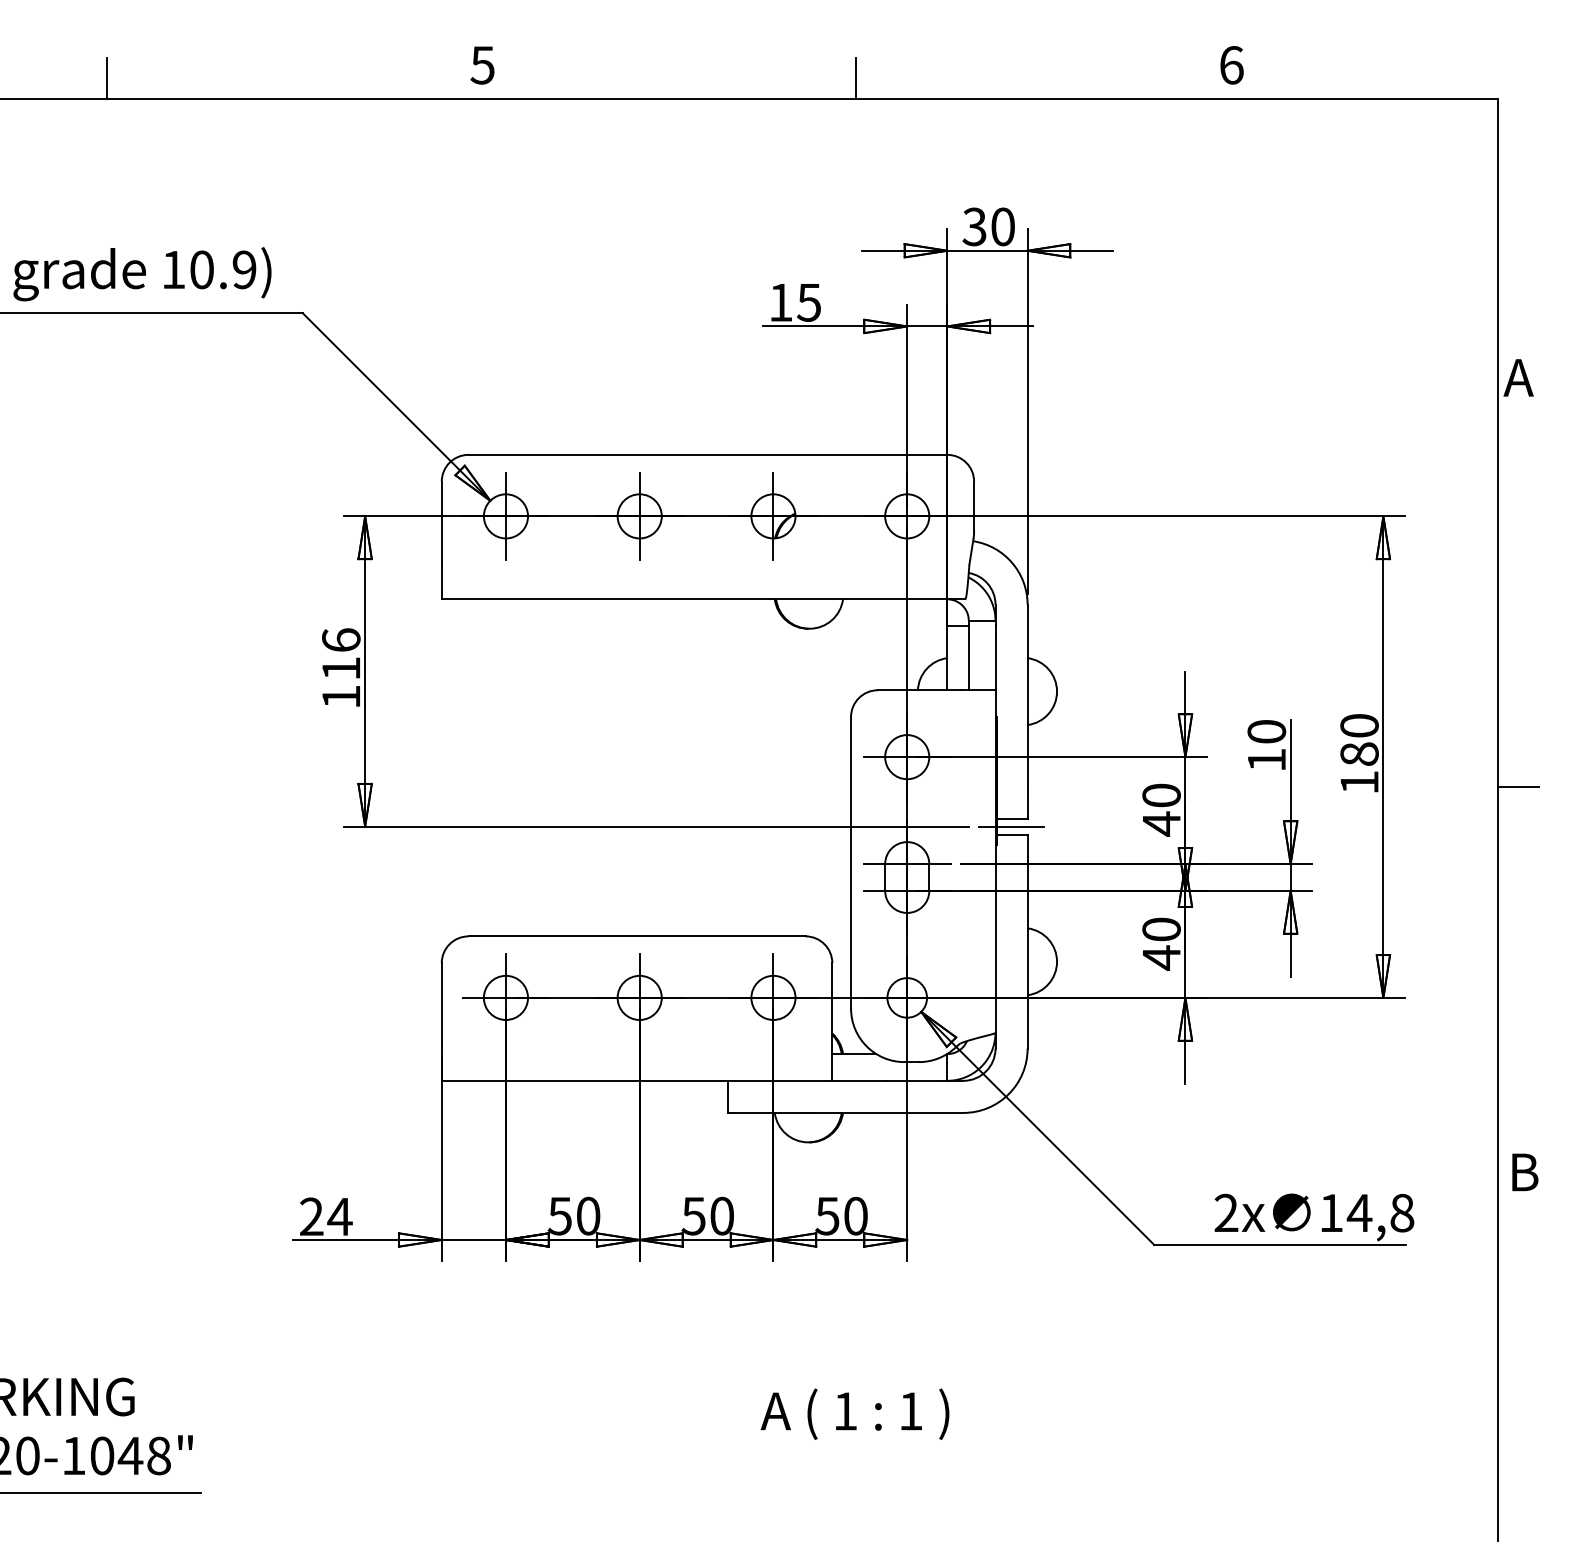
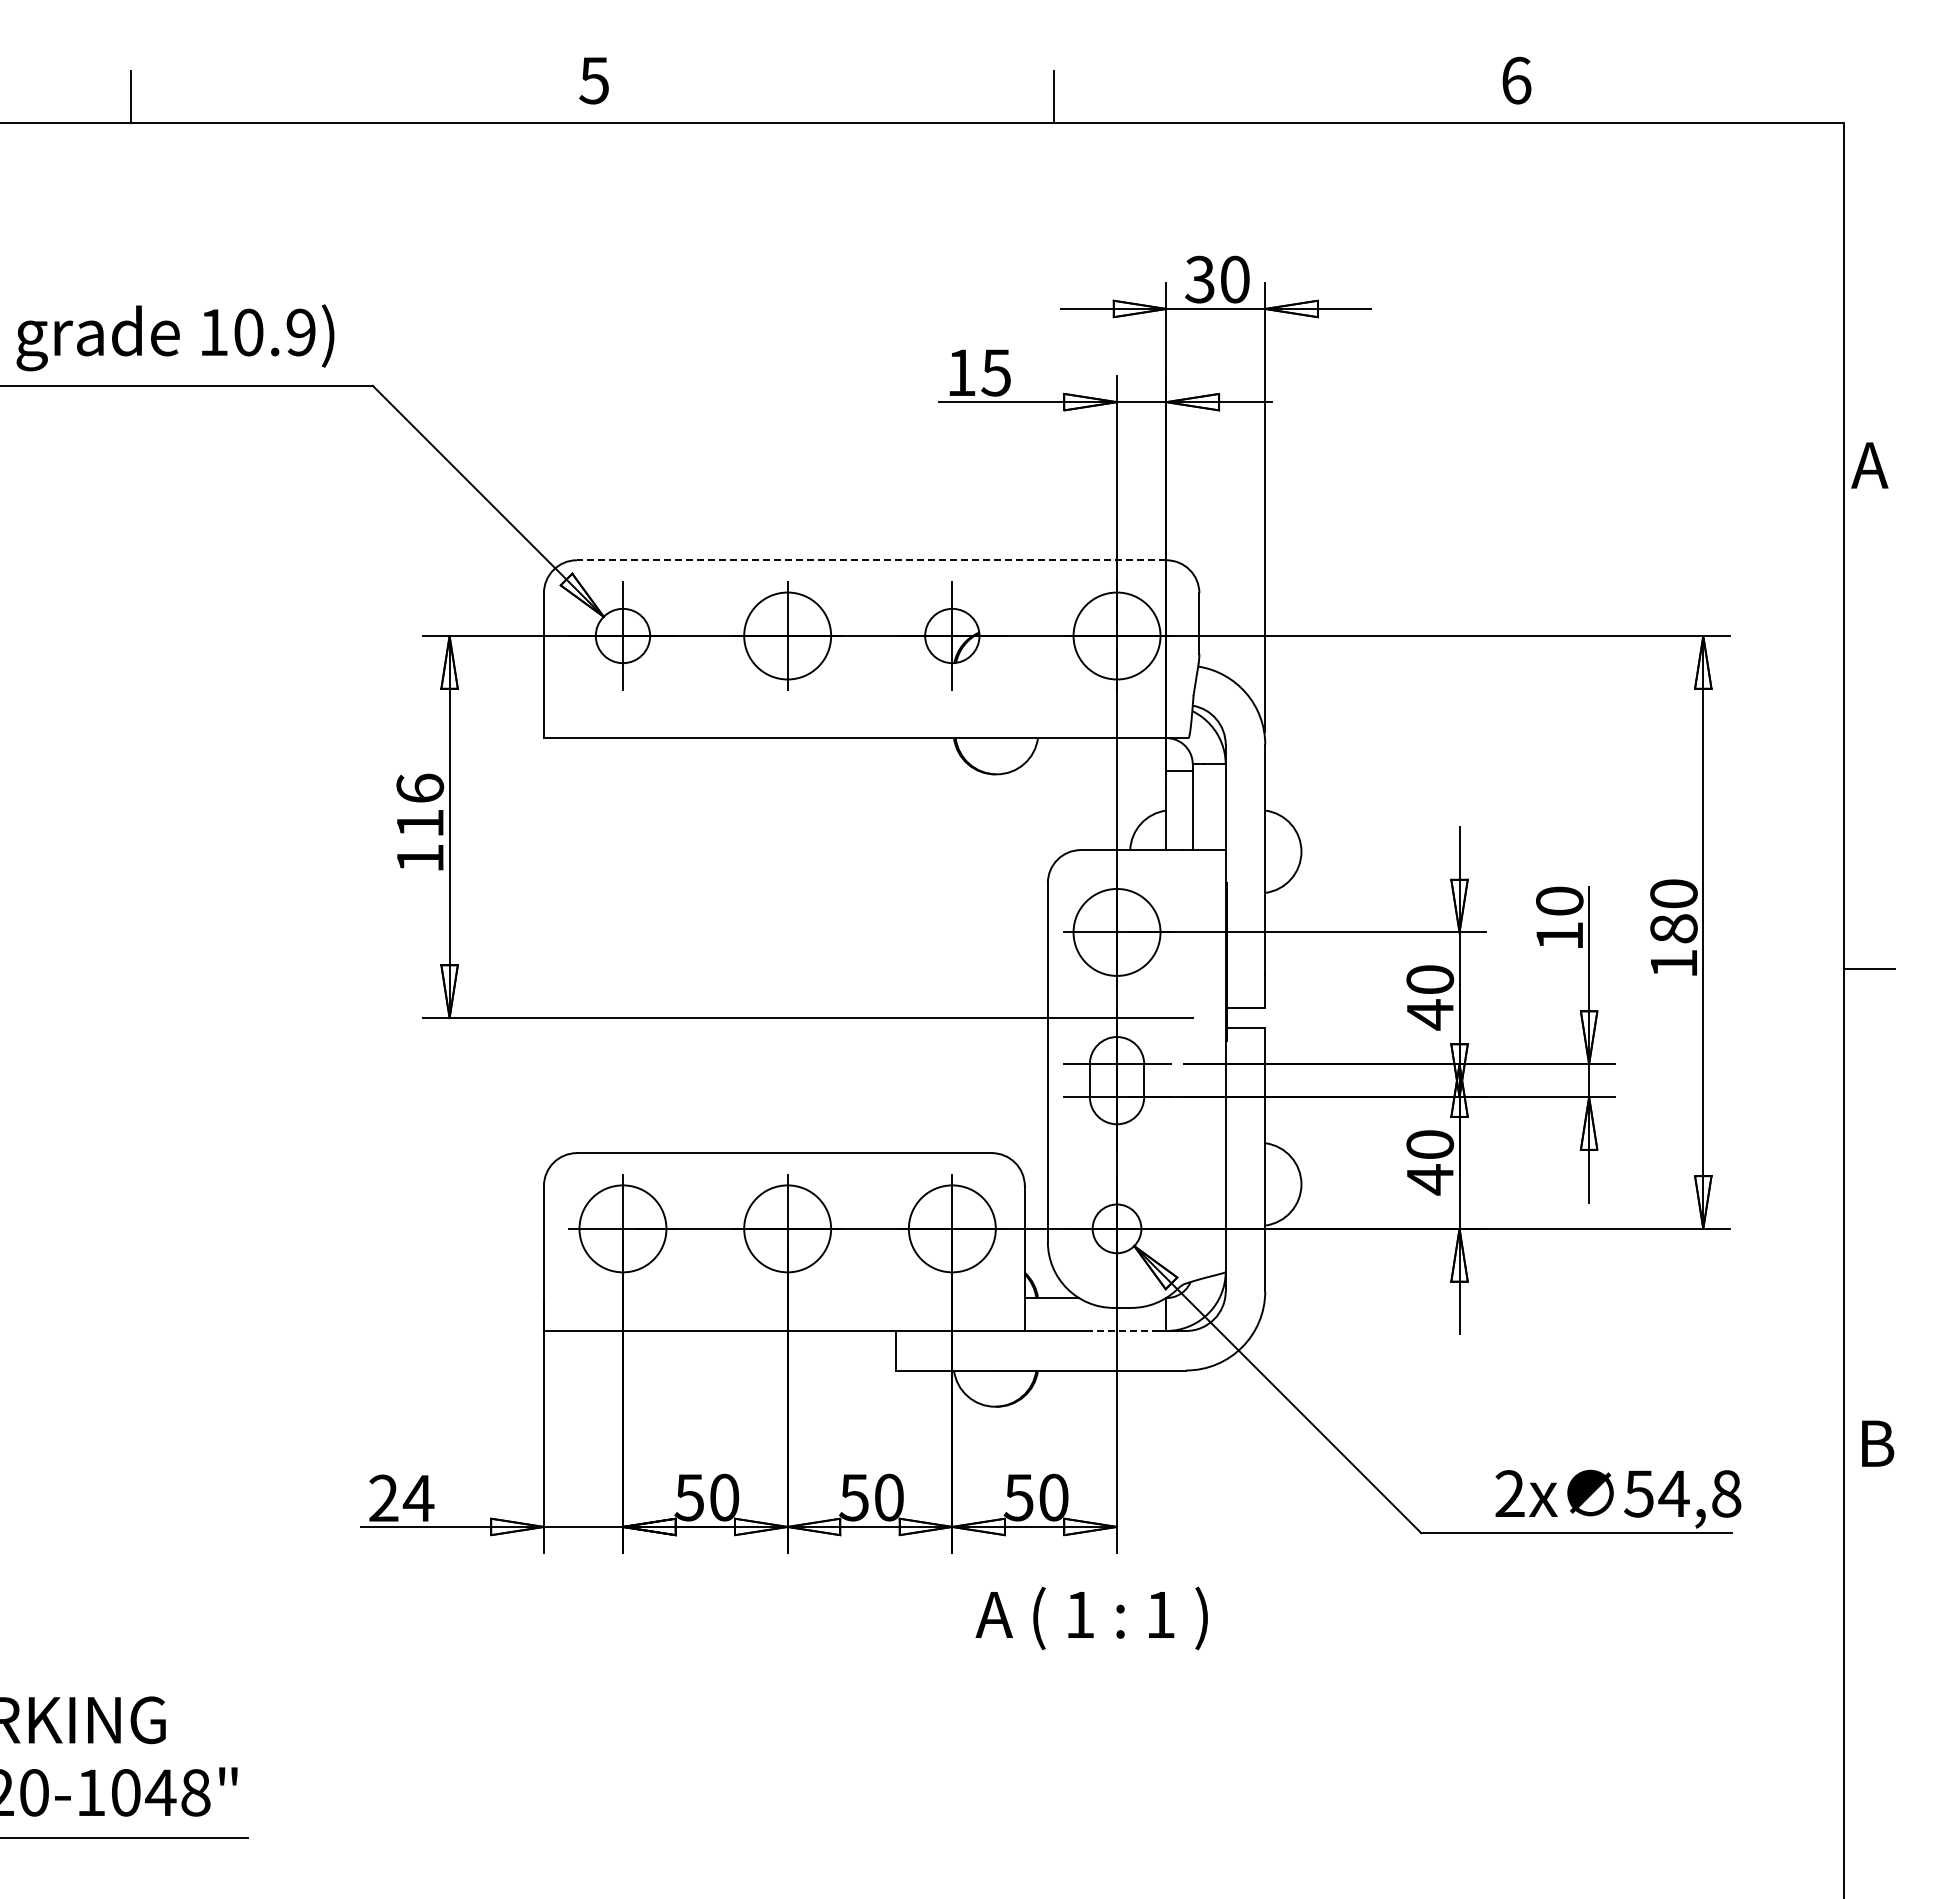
line: (707, 455) -> (871, 560), solid -> dashed
circle: (639, 515) -> (787, 635), size x1.6
circle: (906, 515) -> (1116, 635), size x1.6
circle: (906, 757) -> (1116, 932), size x1.6
line: (1011, 827) -> (1245, 1018), removed
circle: (505, 997) -> (622, 1228), size x1.6
circle: (639, 997) -> (787, 1228), size x1.6
circle: (773, 997) -> (952, 1228), size x1.6
line: (913, 1080) -> (1124, 1330), solid -> dashed
text: (1330, 1212) -> (1638, 1493), 14,8 -> 54,8
text: (854, 1414) -> (1091, 1618), moved

